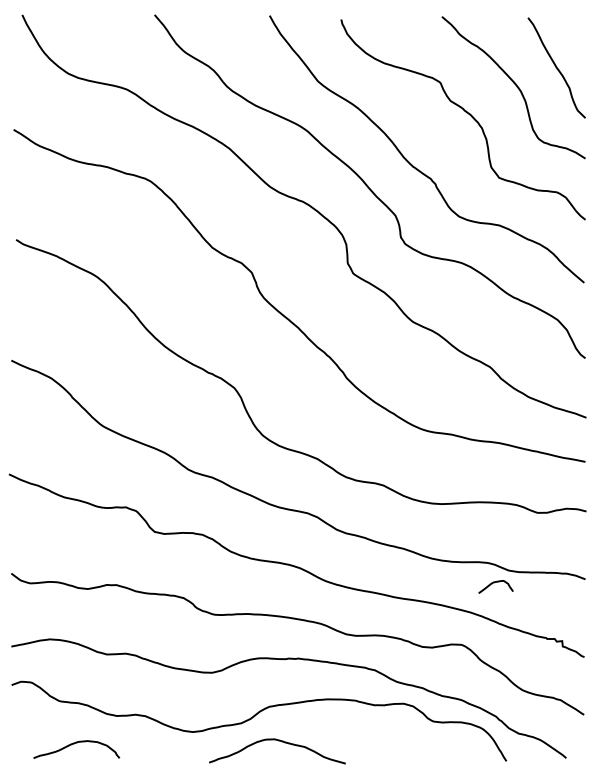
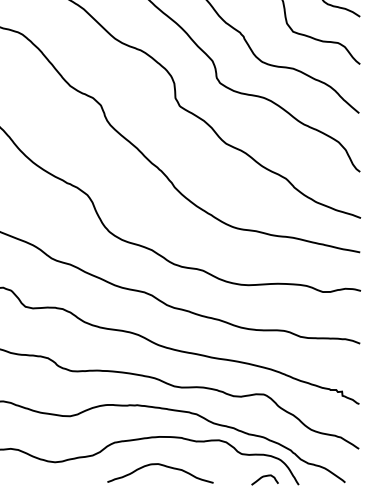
curve: (494, 583) -> (263, 477), moved
curve: (281, 742) -> (163, 466), moved

